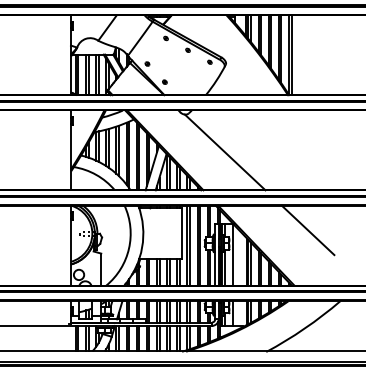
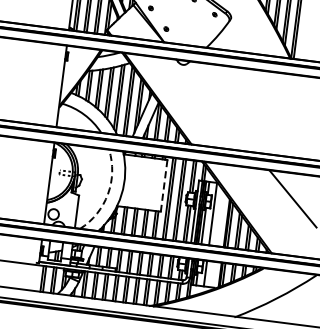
line: (224, 152) -> (217, 108), removed
line: (182, 234) -> (164, 186), solid -> dashed
arc: (129, 248) -> (108, 194), solid -> dashed

